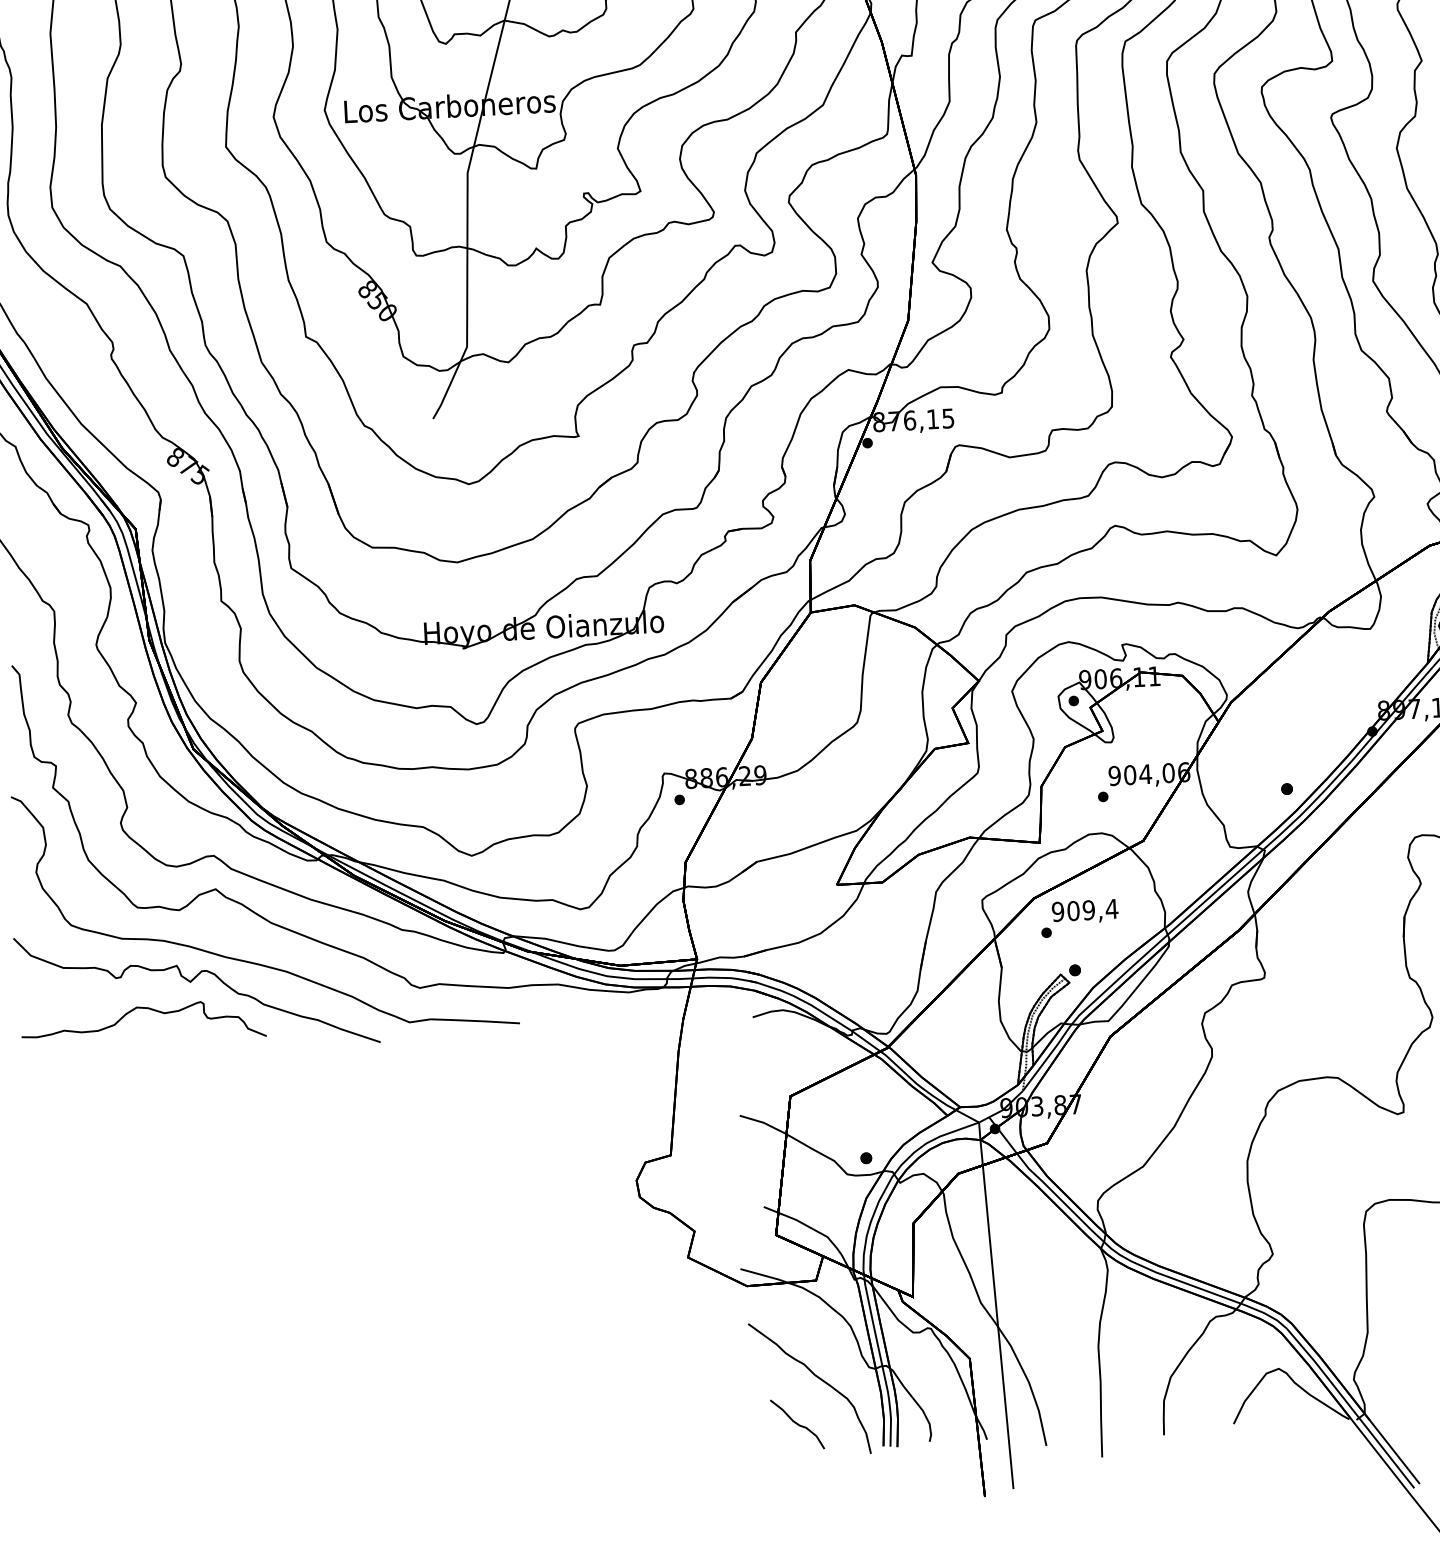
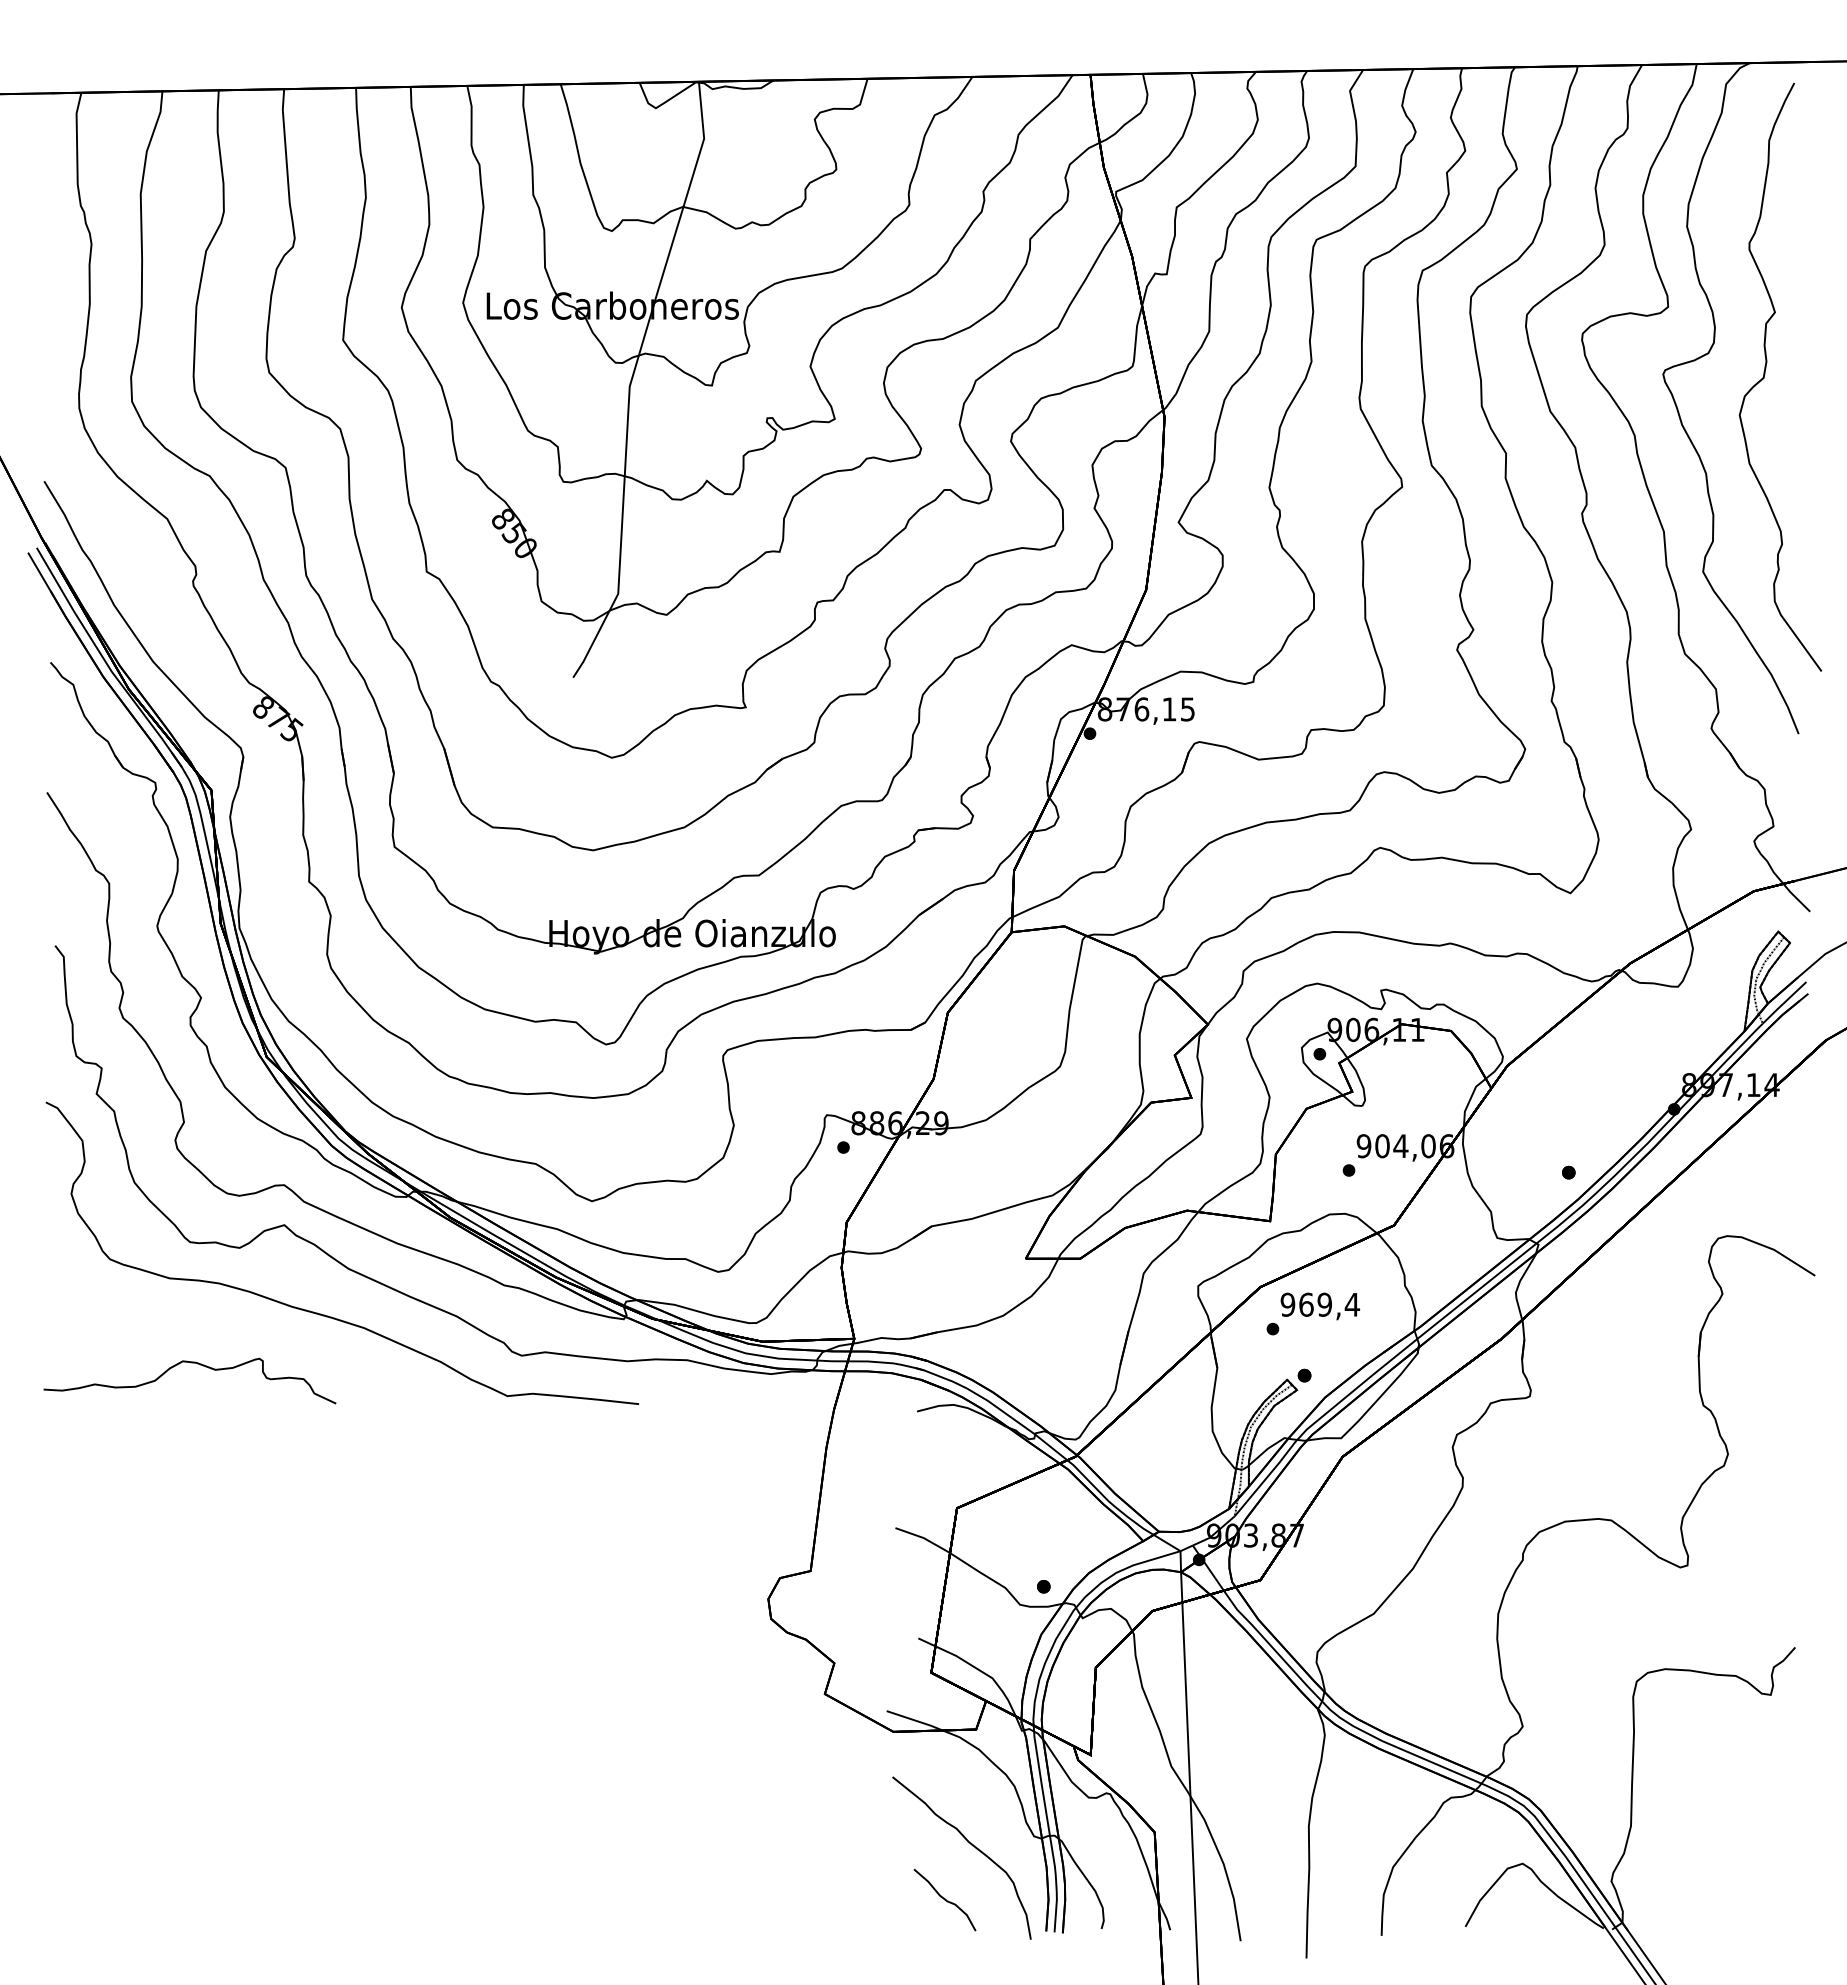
text: (1073, 910) -> (1306, 1304), 909,4 -> 969,4
curve: (190, 983) -> (248, 1335), removed

